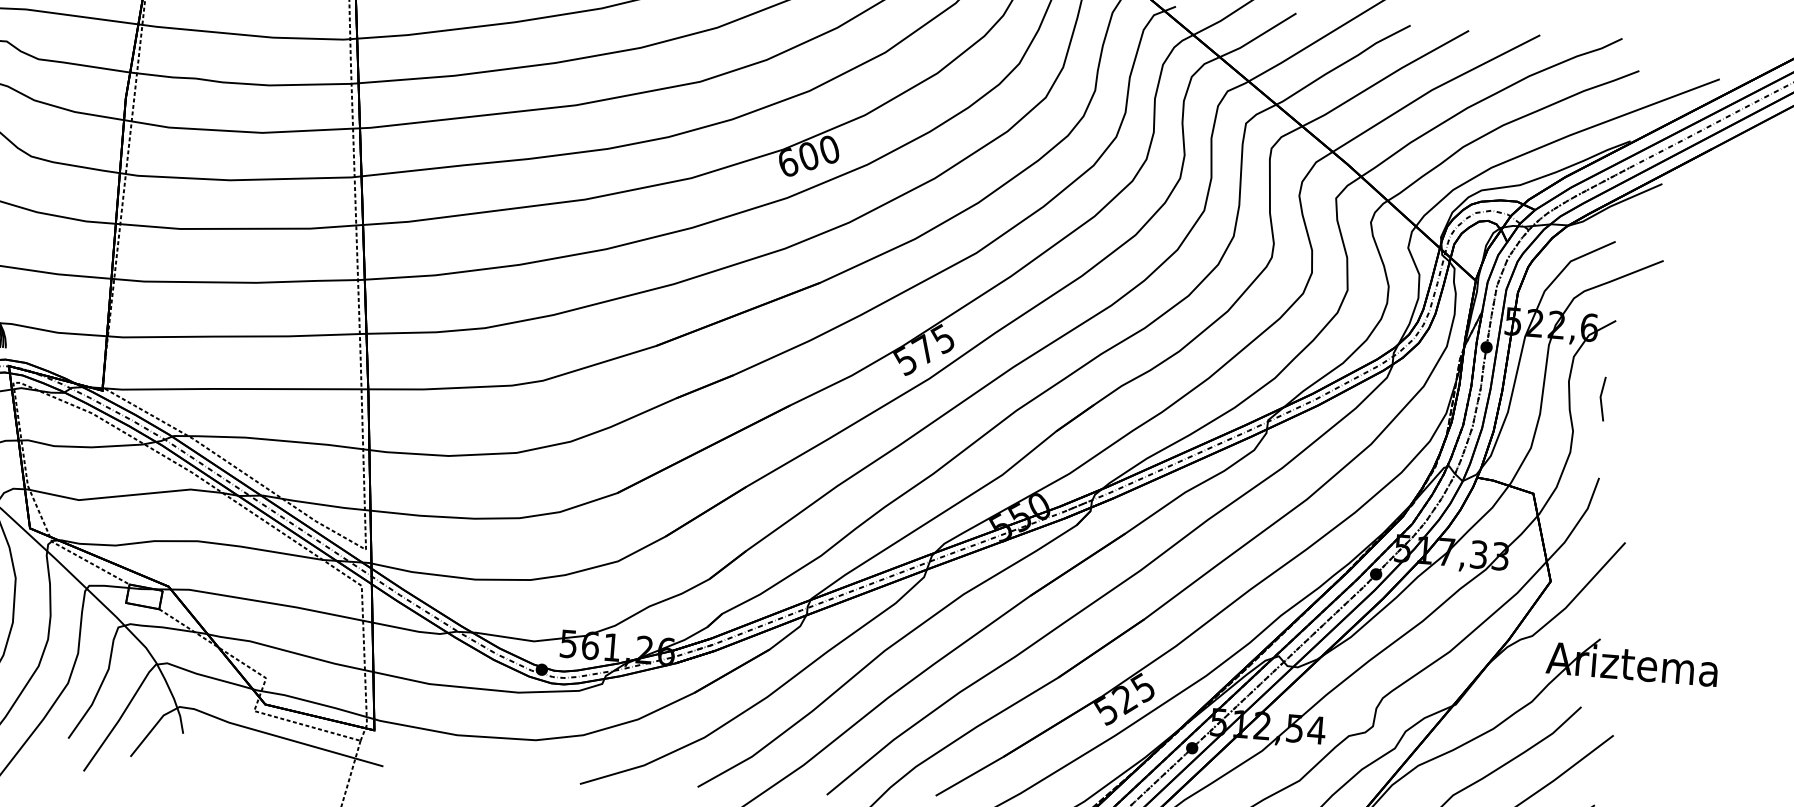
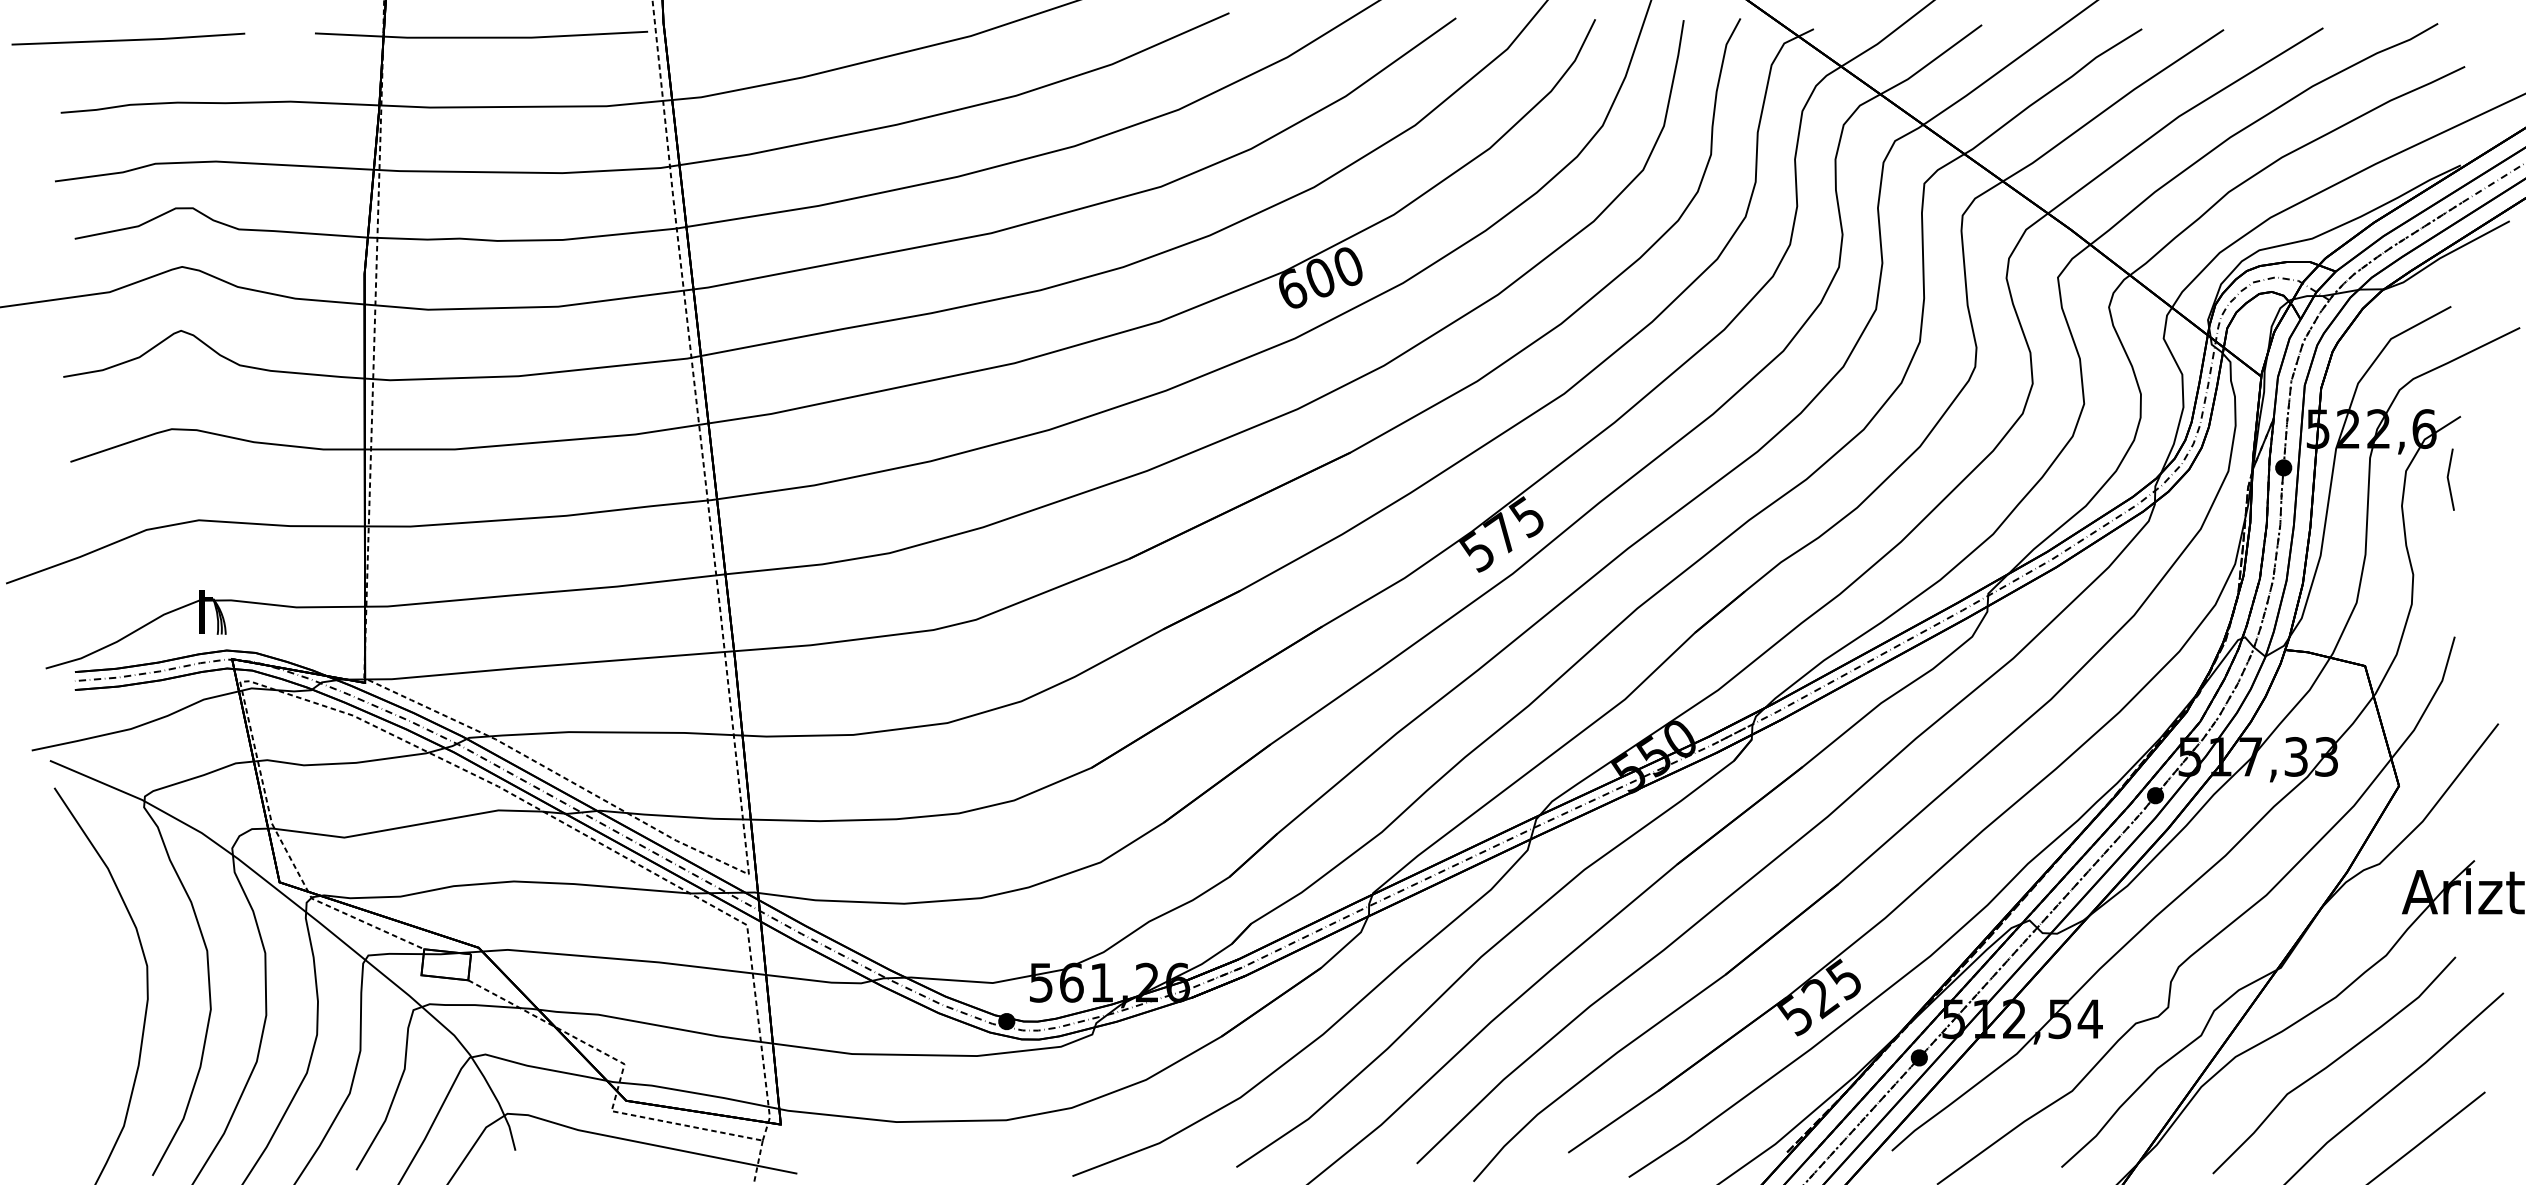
line: (1601, 399) -> (2449, 480), moved

